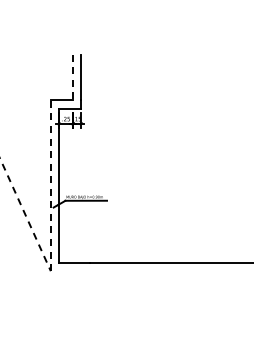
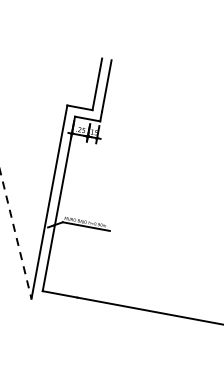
line: (73, 77) -> (97, 84), dashed -> solid
line: (50, 185) -> (49, 201), dashed -> solid

